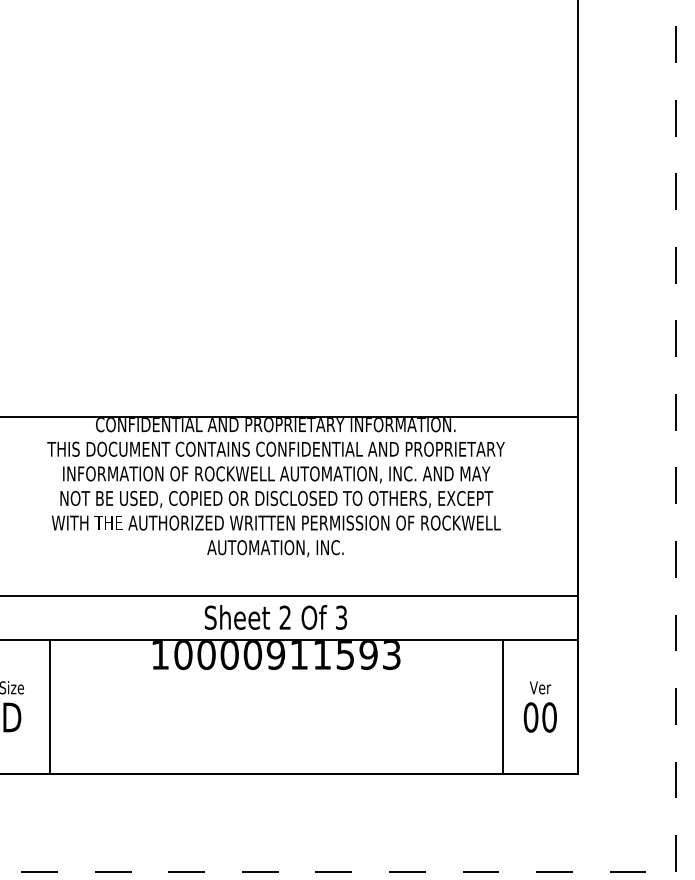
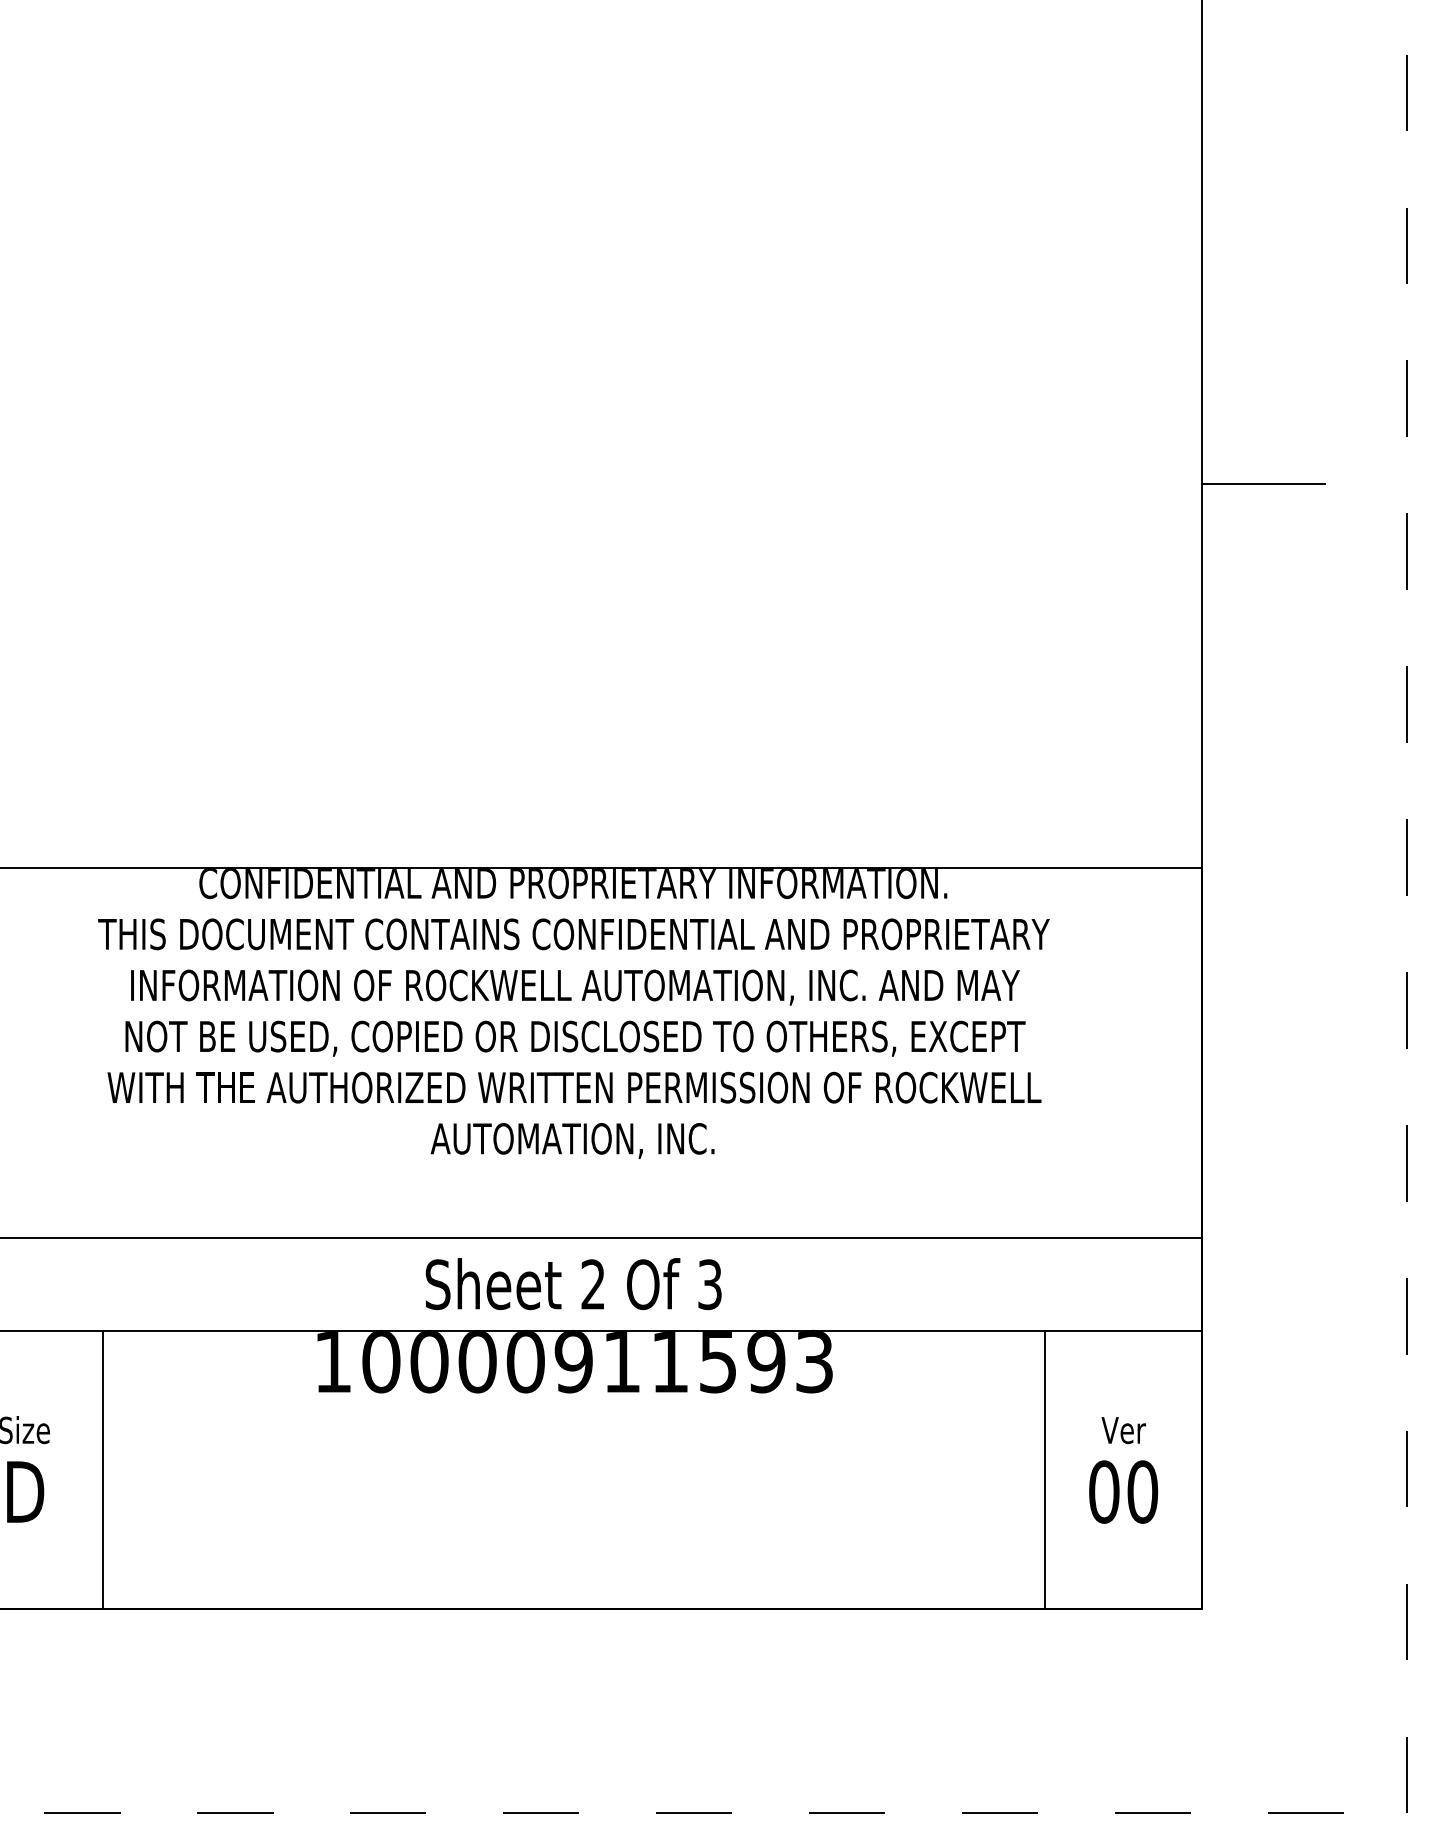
line: (607, 232) -> (1263, 483), added

